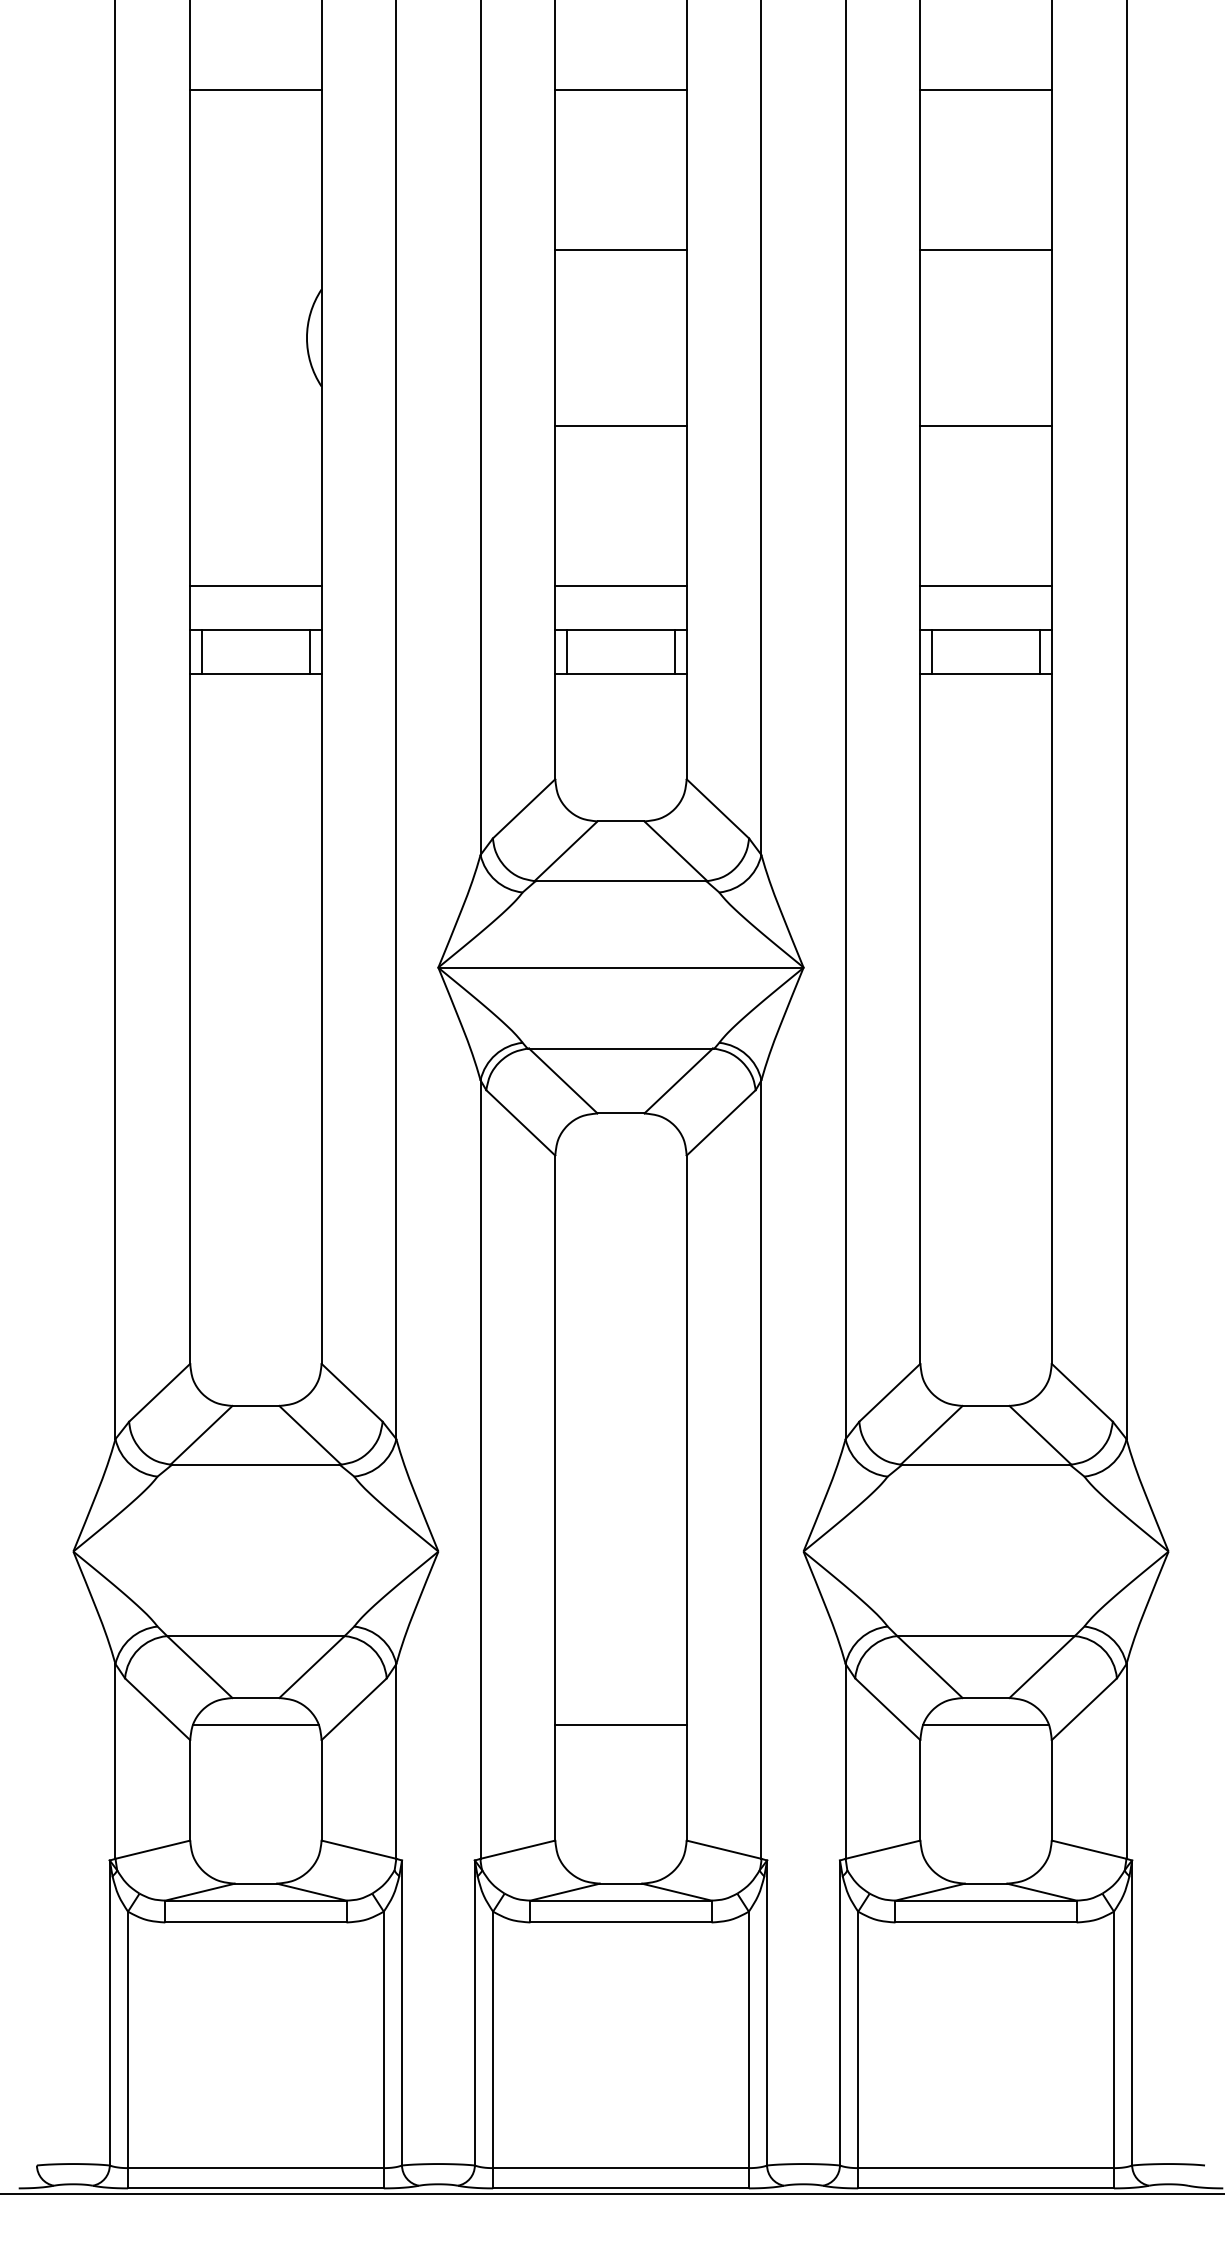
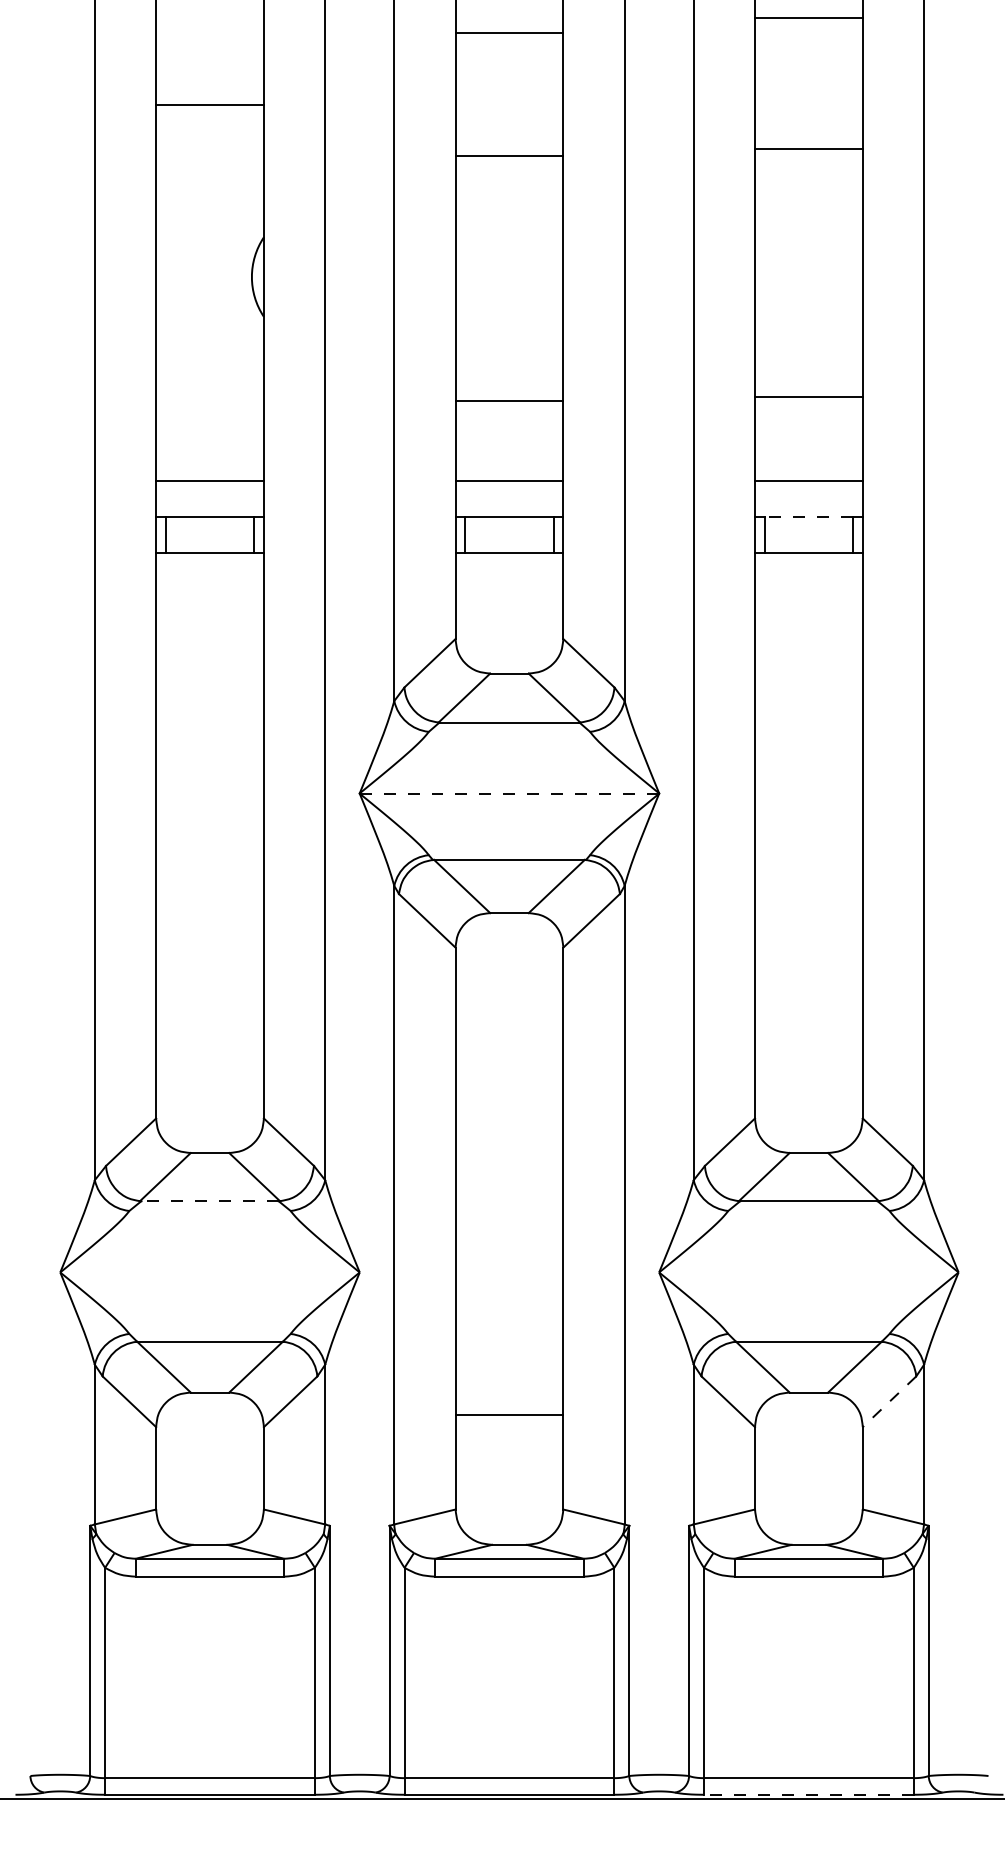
line: (255, 89) -> (209, 105), moved
line: (620, 89) -> (509, 33), moved
line: (985, 89) -> (808, 17), moved
line: (620, 250) -> (509, 156), moved
line: (985, 250) -> (808, 149), moved
line: (620, 425) -> (509, 401), moved
line: (985, 425) -> (808, 396), moved
line: (986, 630) -> (809, 516), solid -> dashed
line: (620, 967) -> (509, 793), solid -> dashed
line: (255, 1464) -> (209, 1201), solid -> dashed
line: (1084, 1709) -> (889, 1401), solid -> dashed
line: (255, 1725) -> (209, 1415), removed
line: (986, 1725) -> (809, 1415), removed
line: (986, 2188) -> (809, 1794), solid -> dashed

